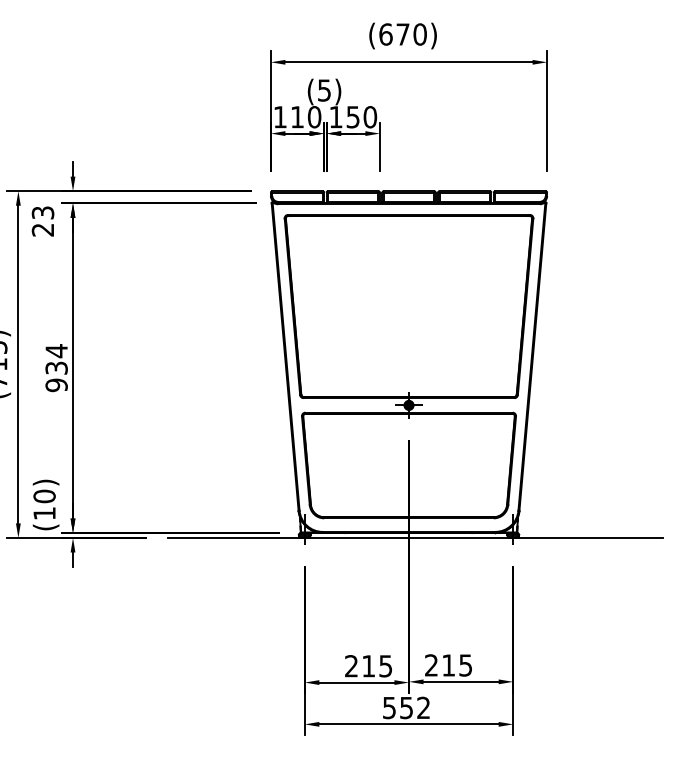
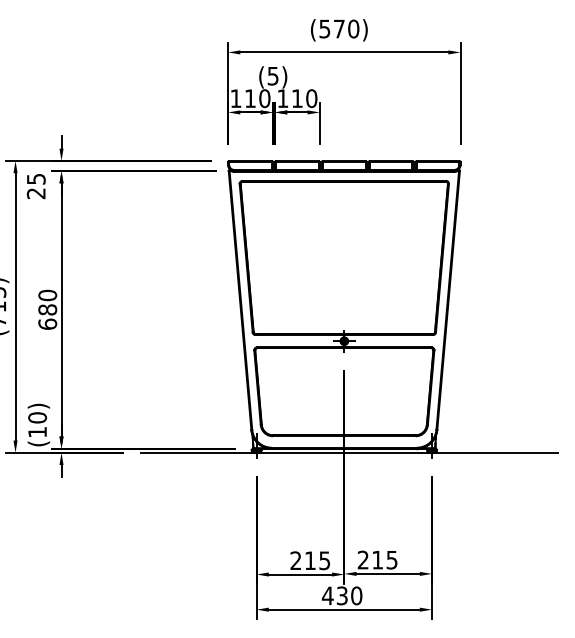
text: (385, 34) -> (324, 29), (670) -> (570)
text: (352, 117) -> (296, 98), 150 -> 110
text: (42, 212) -> (35, 178), 23 -> 25
text: (56, 368) -> (47, 310), 934 -> 680
text: (406, 707) -> (342, 595), 552 -> 430

